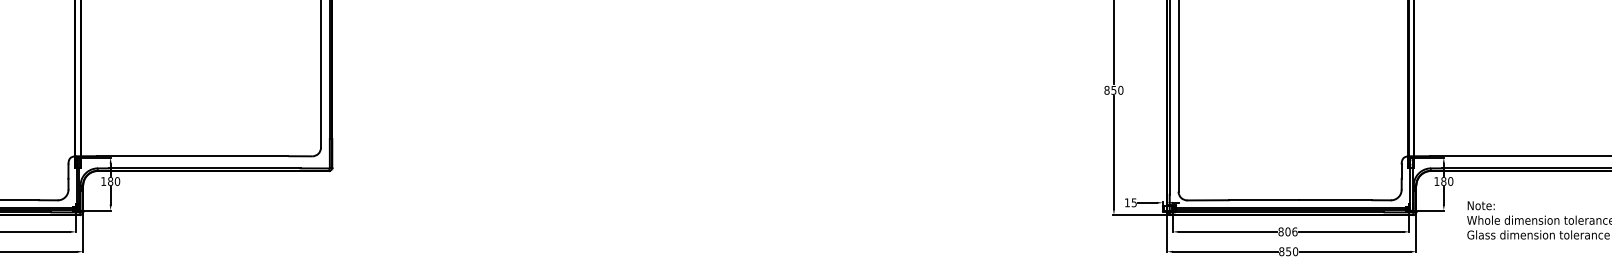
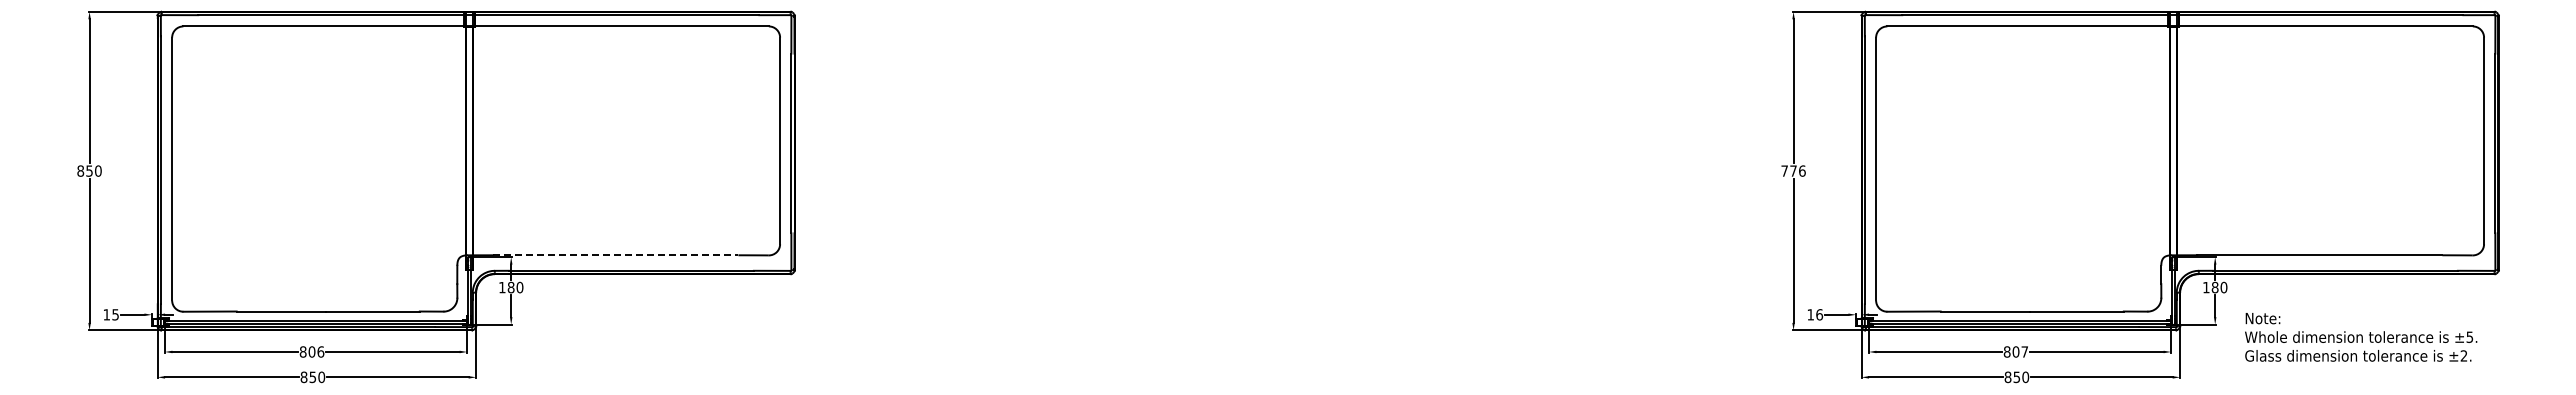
text: (1113, 89) -> (1793, 170), 850 -> 776
line: (192, 156) -> (615, 255), solid -> dashed
text: (1134, 202) -> (1819, 314), 15 -> 16
text: (1294, 231) -> (2024, 351), 806 -> 807

